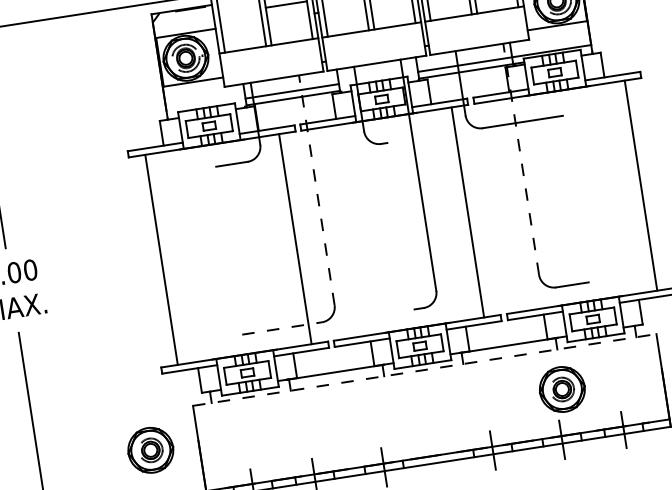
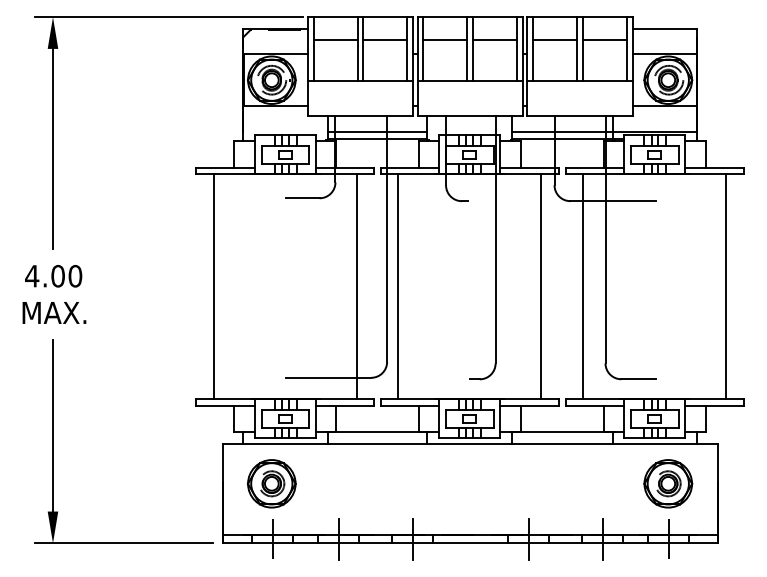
line: (239, 11) -> (335, 40), added
line: (521, 159) -> (605, 239), dashed -> solid
line: (317, 190) -> (387, 239), dashed -> solid
line: (507, 206) -> (583, 286), added
line: (334, 232) -> (398, 286), added
line: (282, 328) -> (328, 377), dashed -> solid
line: (424, 370) -> (470, 444), dashed -> solid
part: (562, 389) -> (668, 483), moved
part: (150, 450) -> (271, 483), moved

